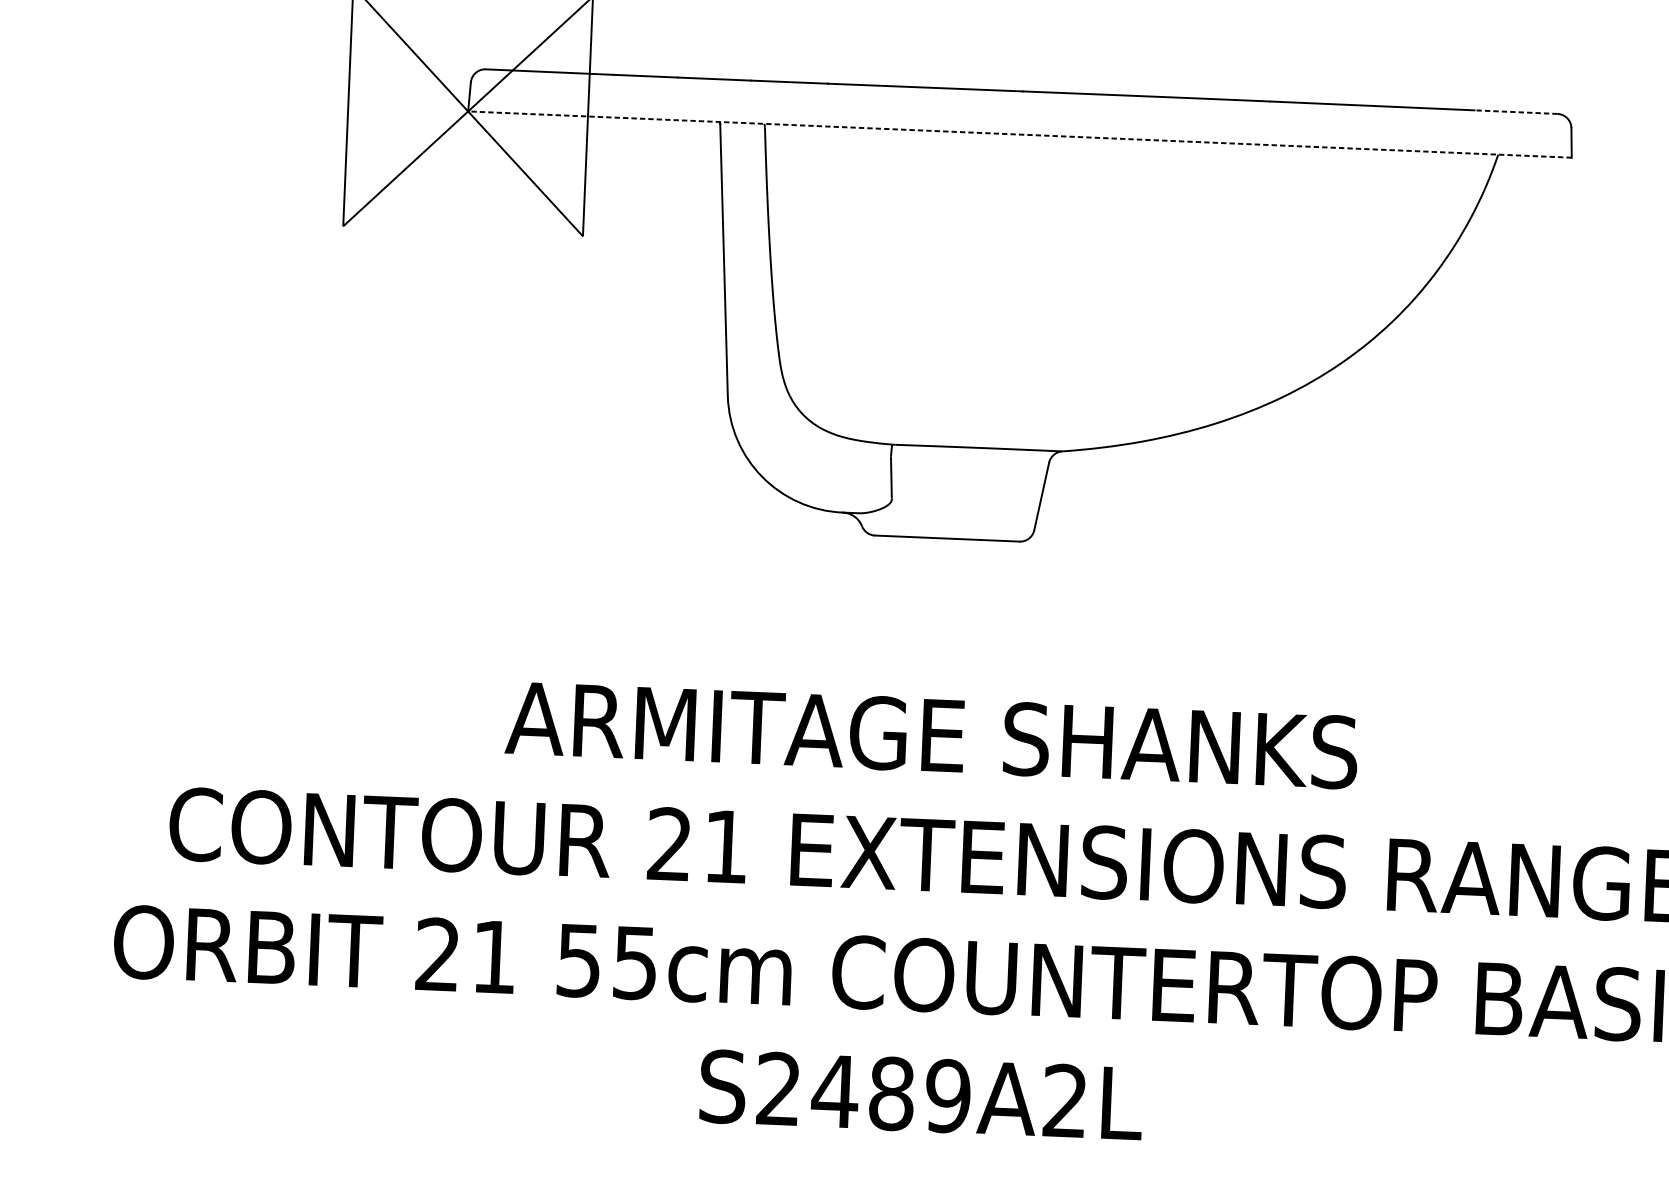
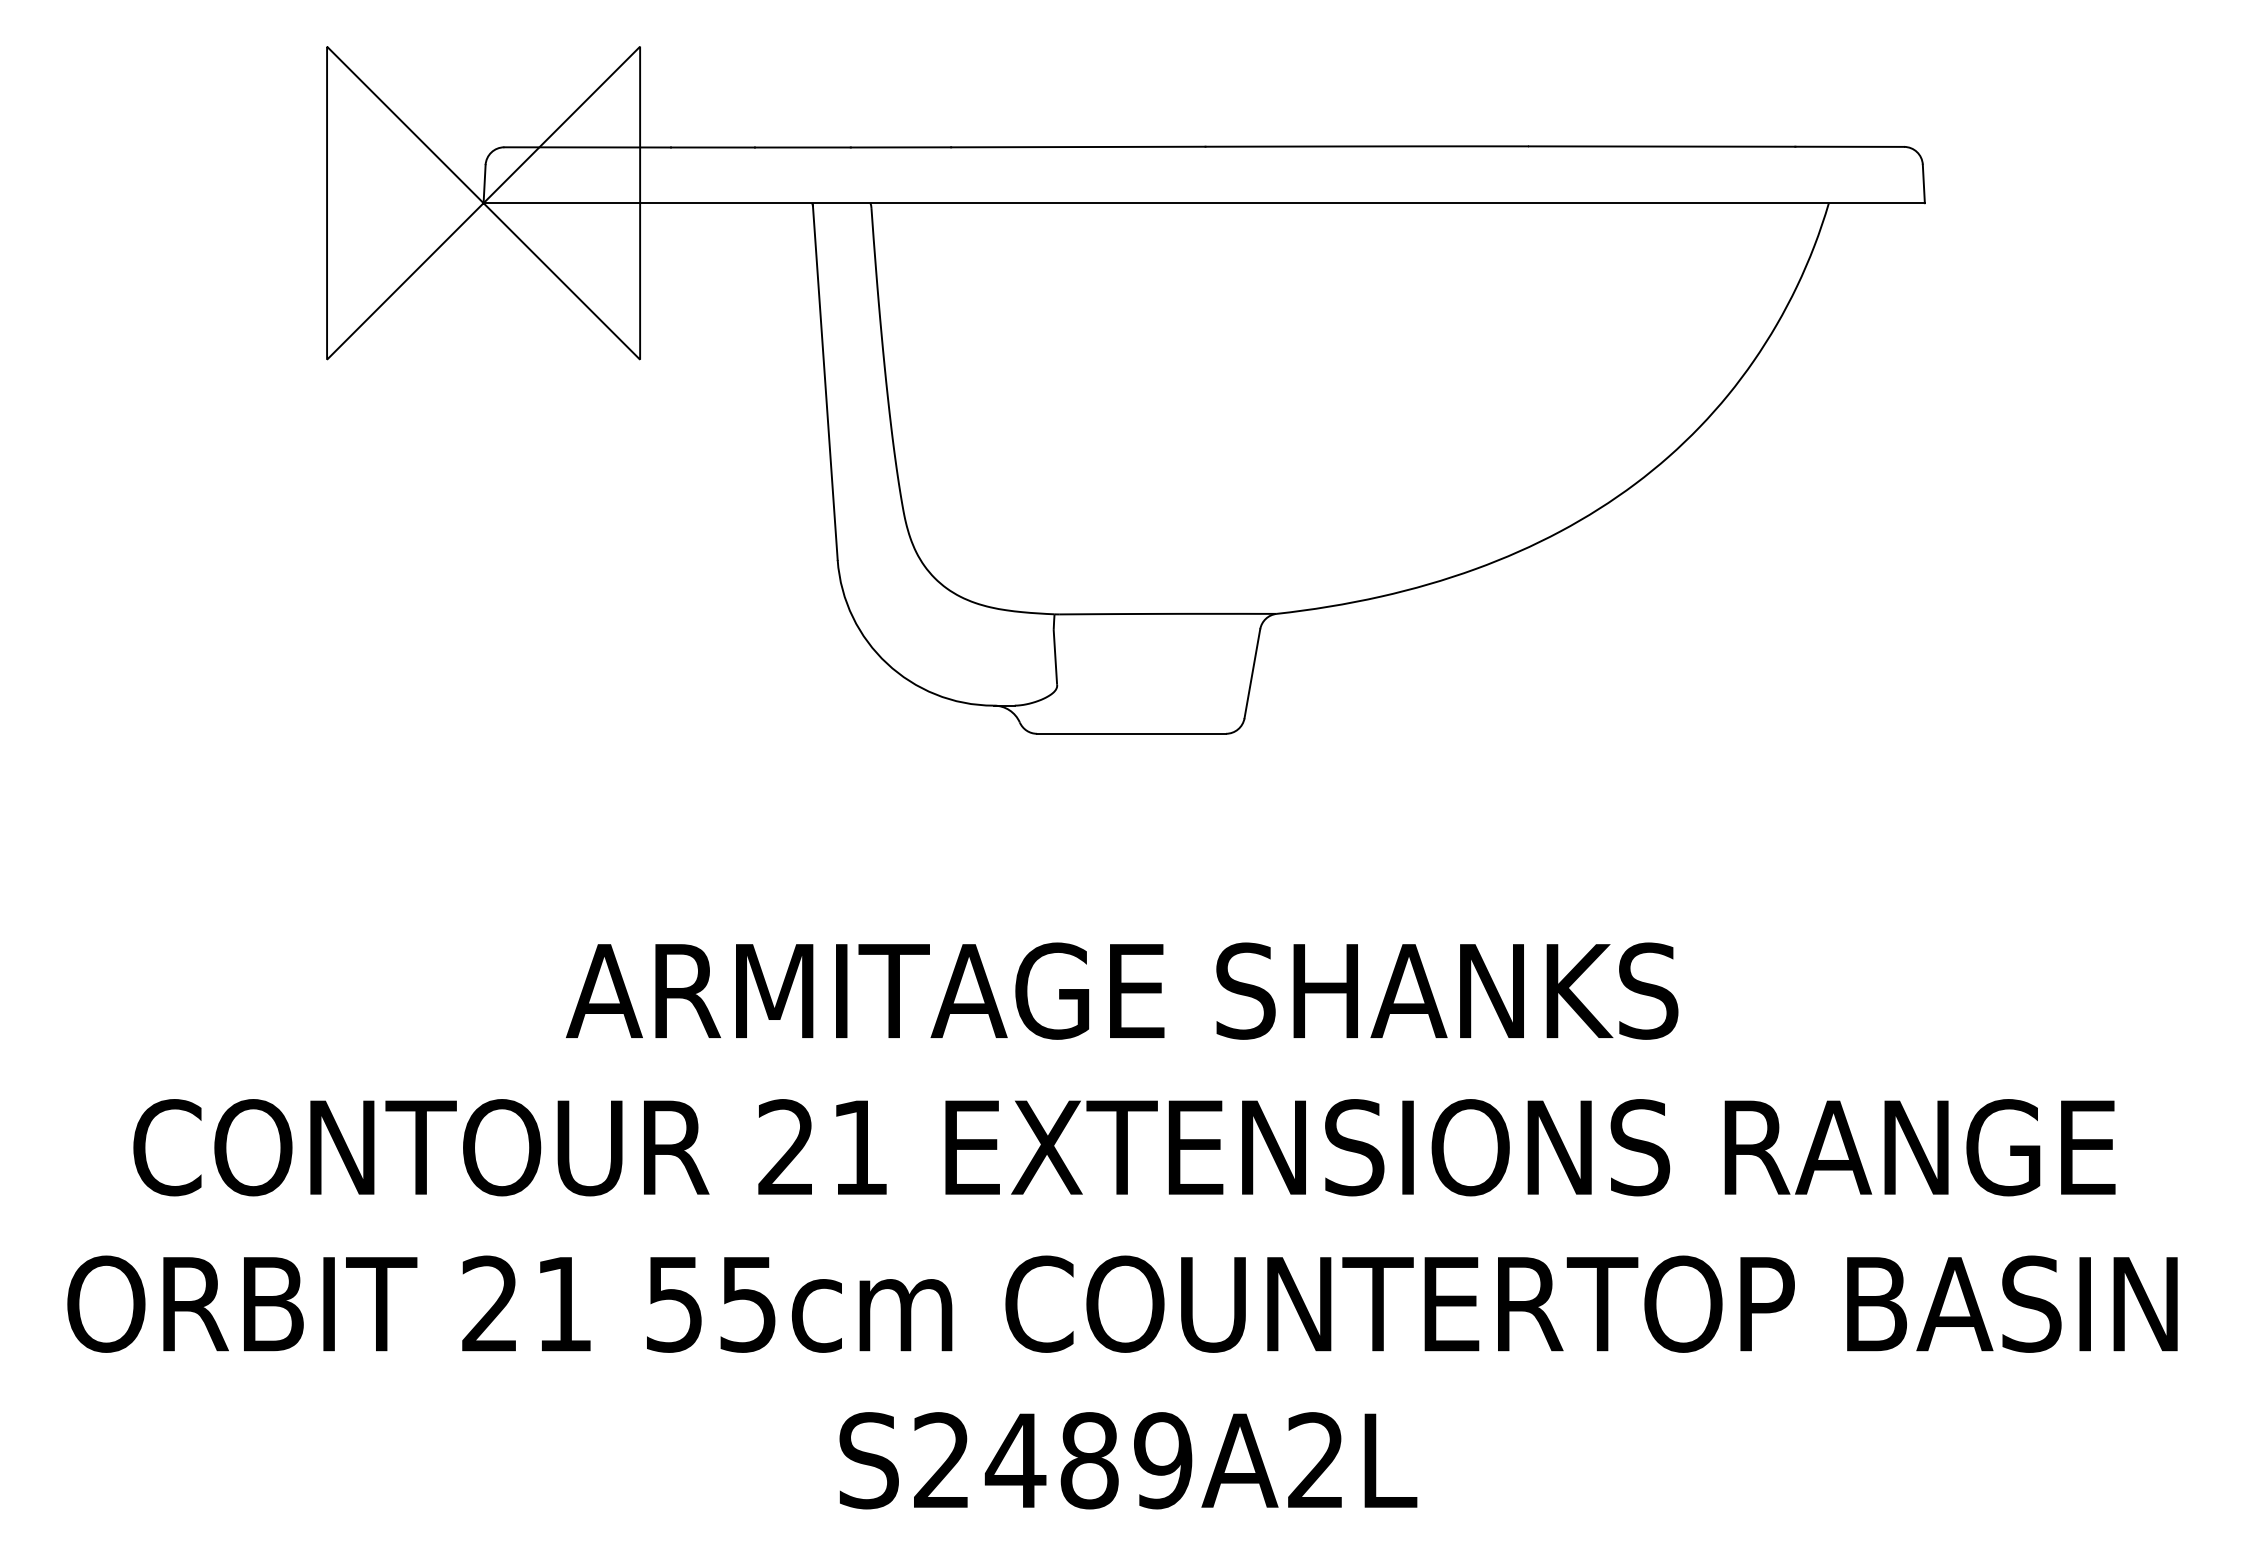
line: (1515, 111) -> (1849, 146), dashed -> solid
line: (1020, 134) -> (1204, 203), dashed -> solid

